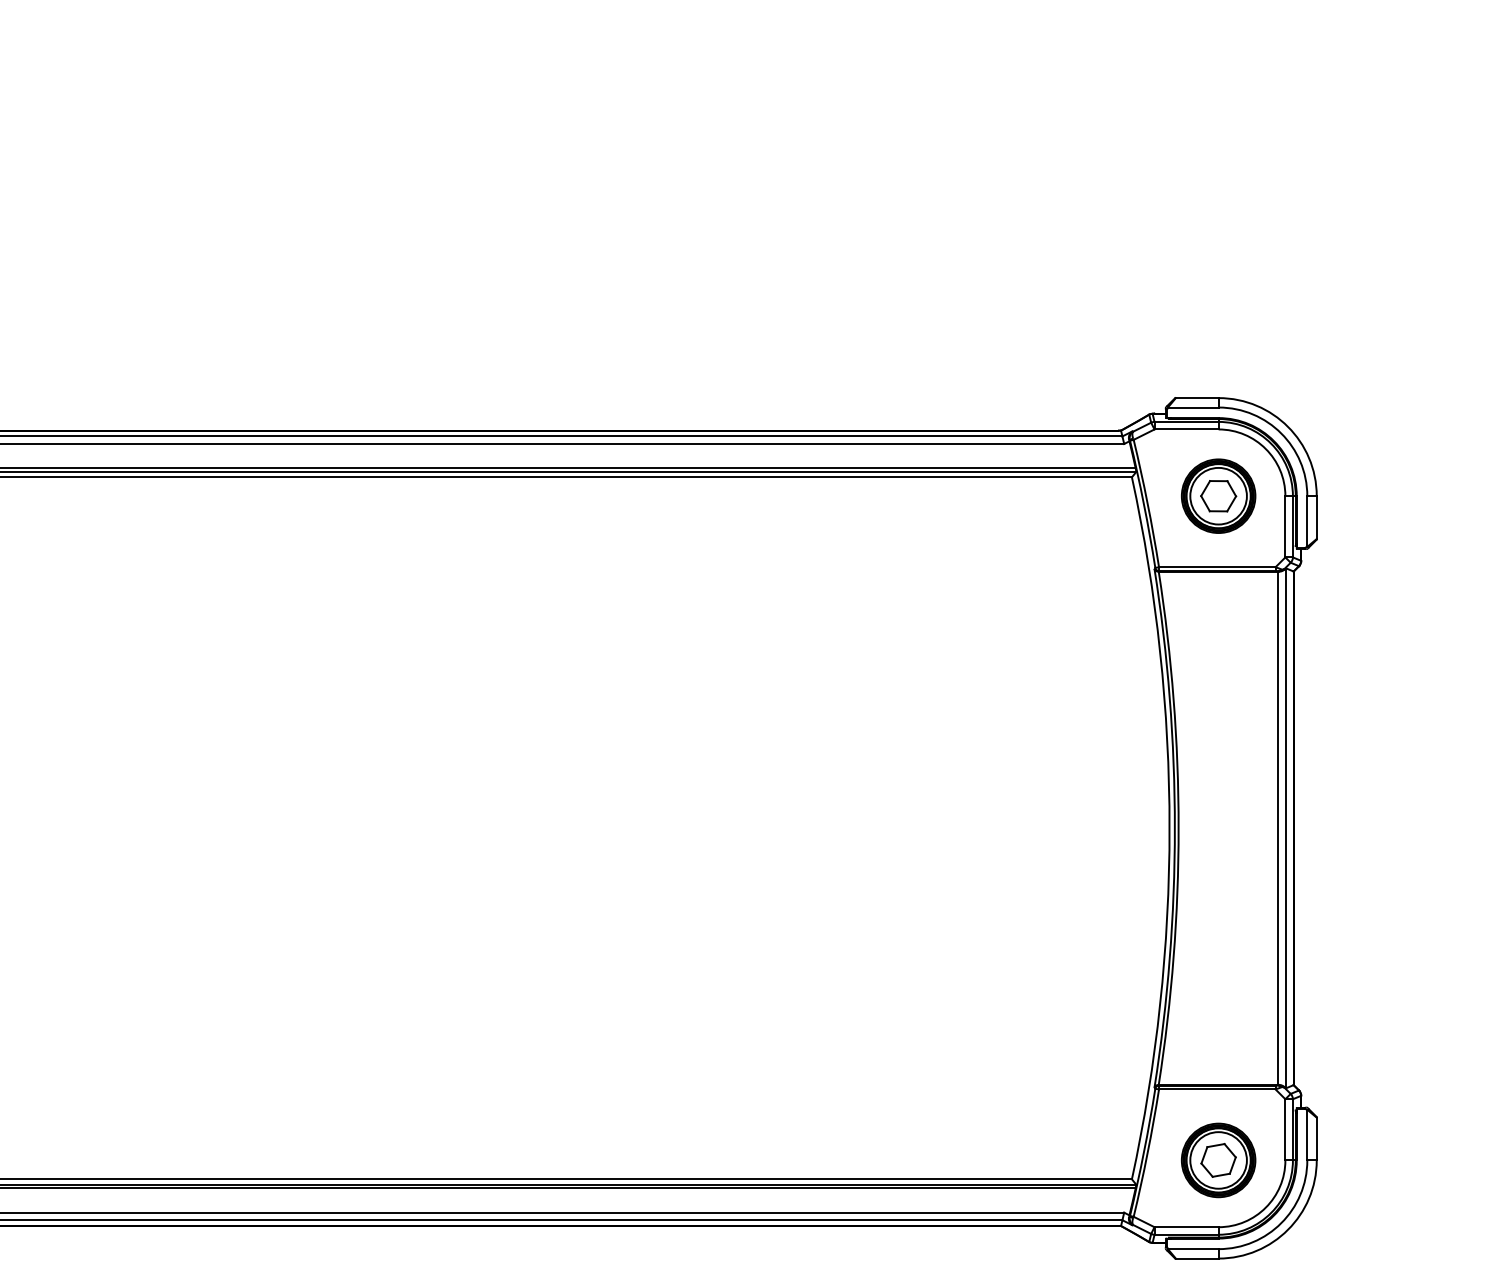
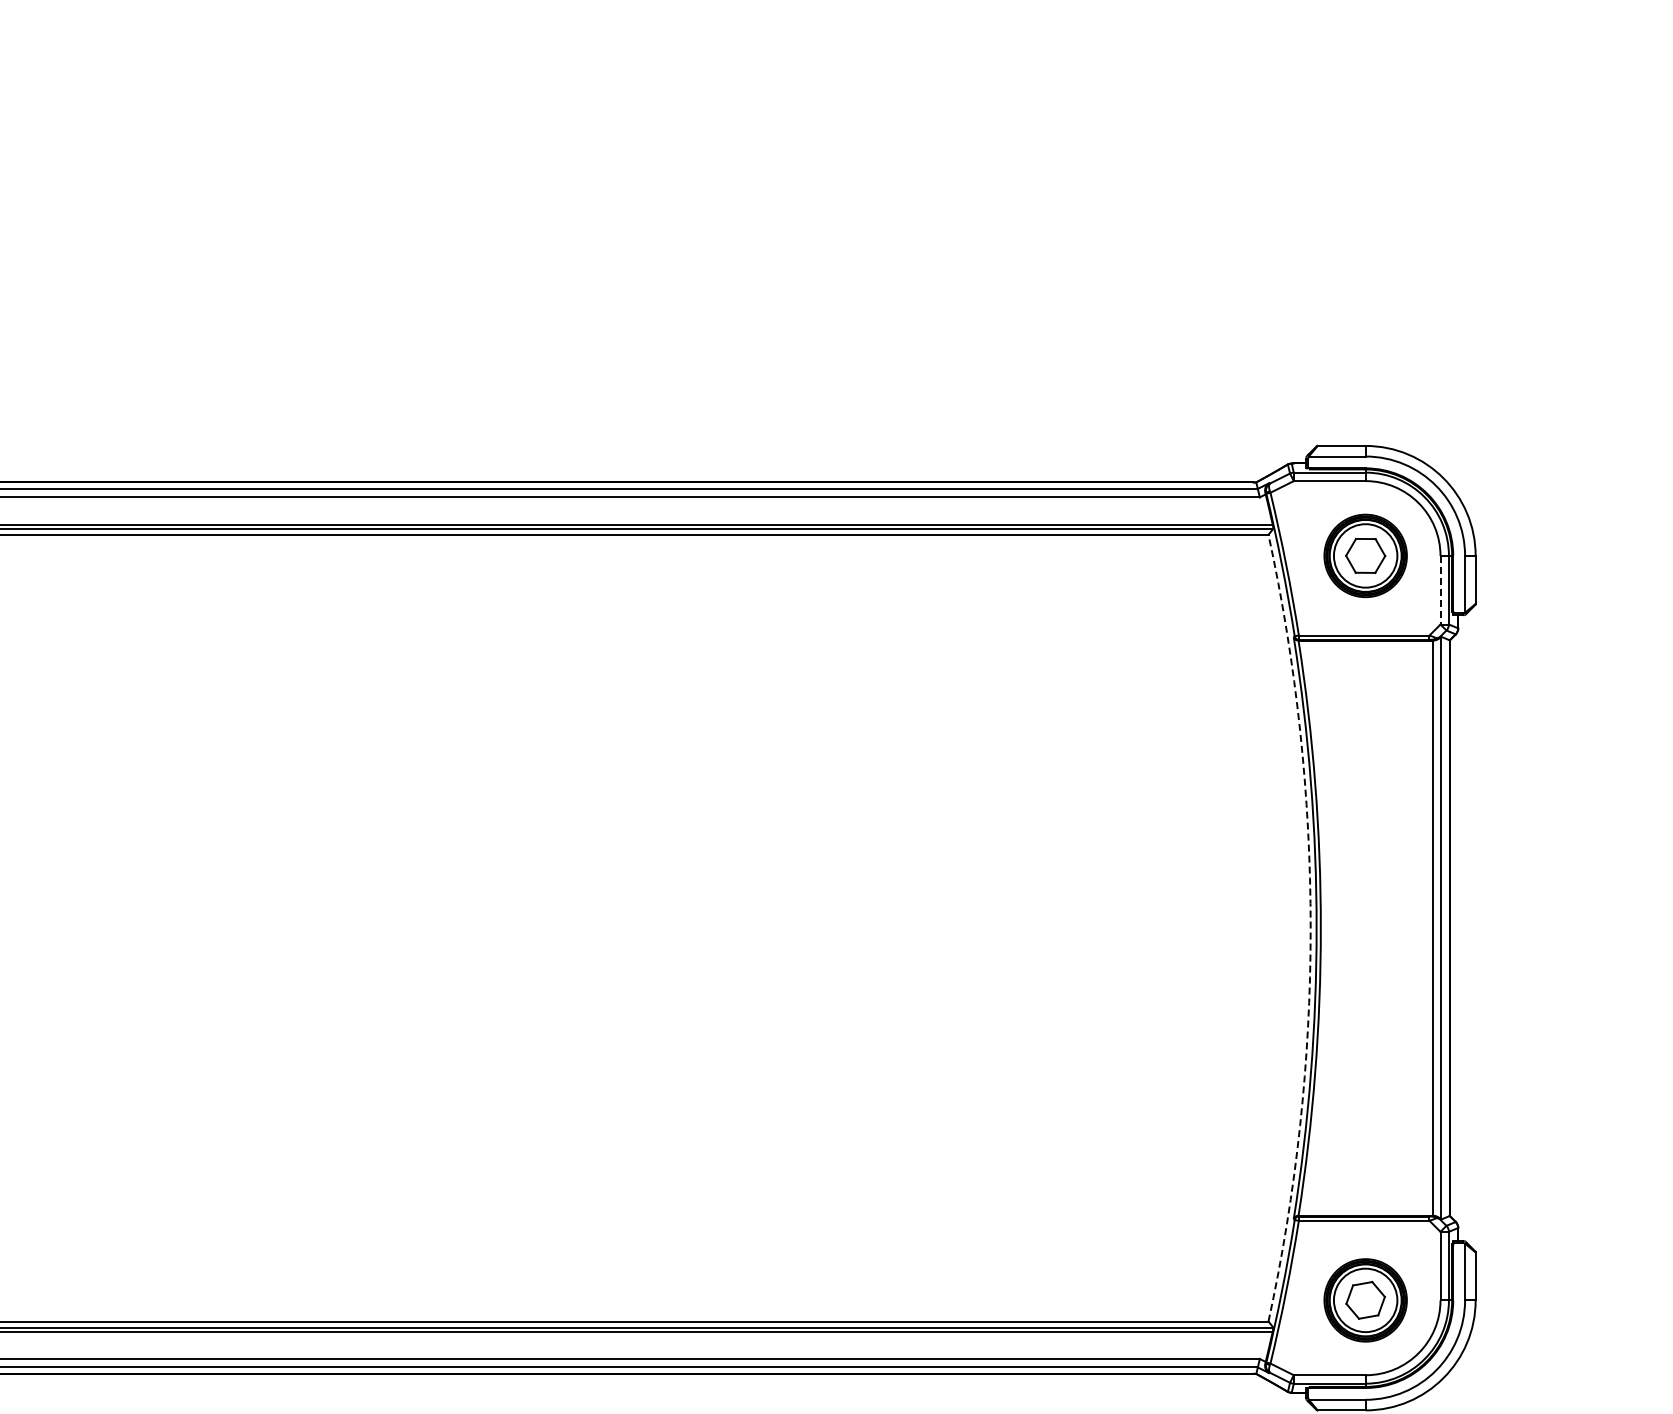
line: (1285, 527) -> (1440, 590), solid -> dashed
arc: (1169, 828) -> (1310, 928), solid -> dashed

